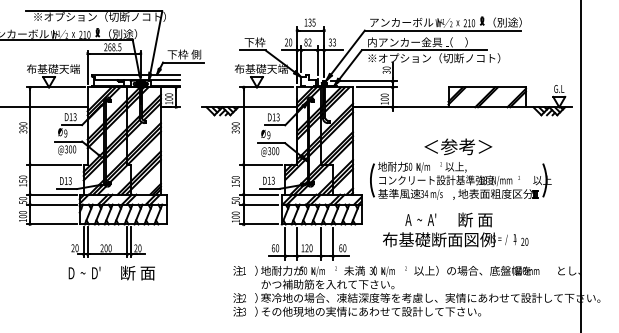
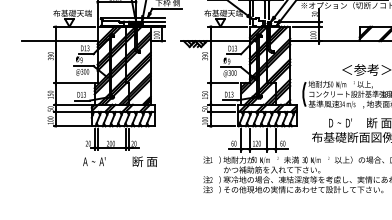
text: (421, 219) -> (340, 122), A  ~  A' -> D  ~  D'
text: (83, 272) -> (94, 161), D  ~  D' -> A  ~  A'
text: (137, 272) -> (144, 161), moved

